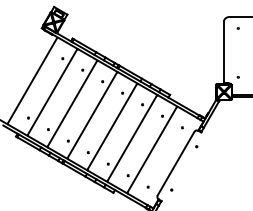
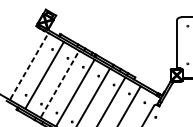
line: (32, 80) -> (29, 66), solid -> dashed
line: (72, 103) -> (60, 84), solid -> dashed

